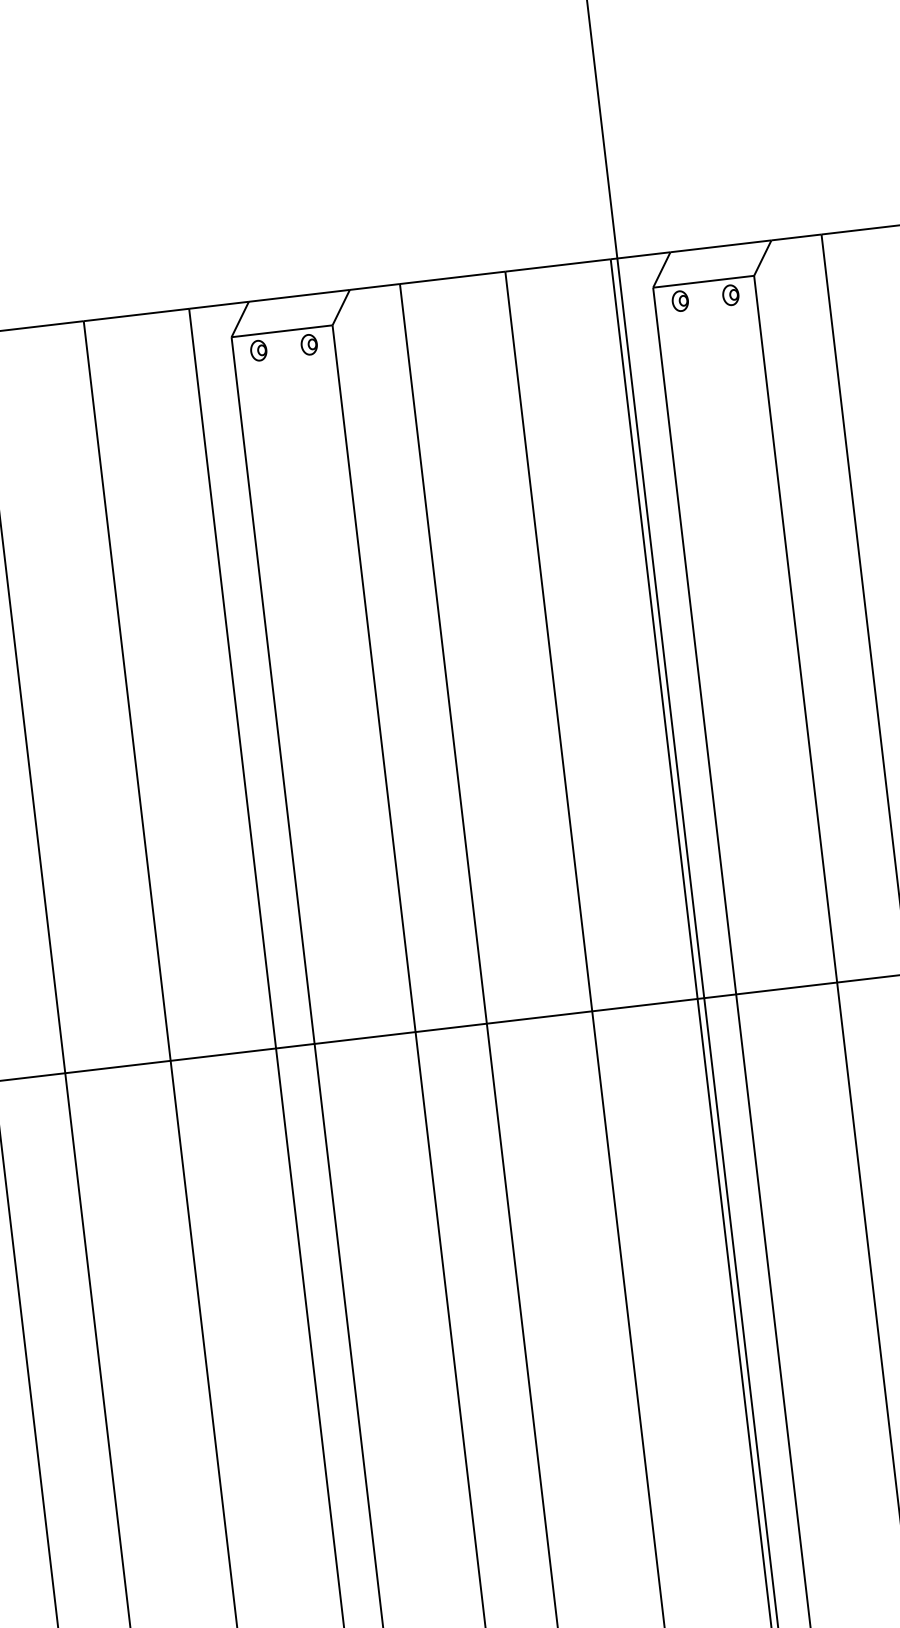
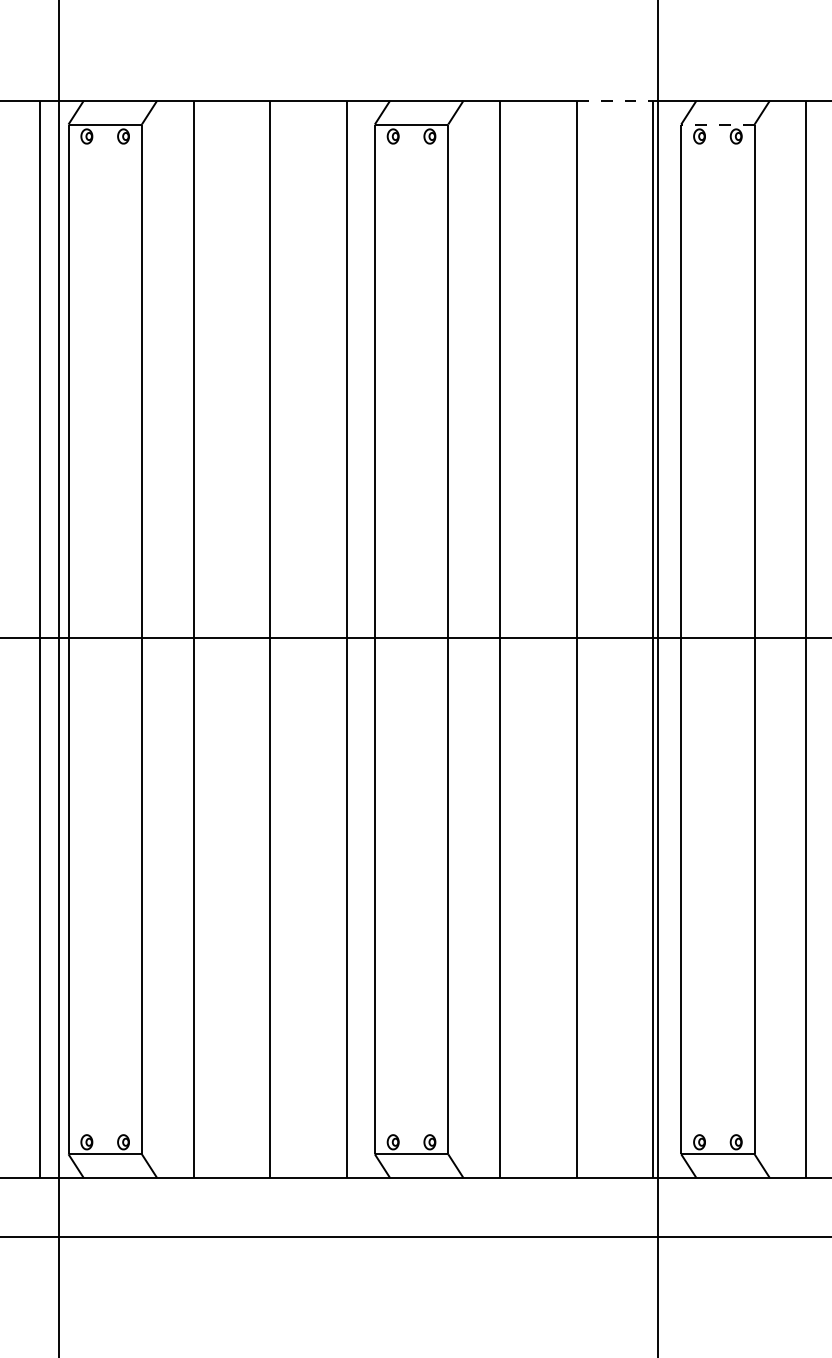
line: (558, 265) -> (615, 100), solid -> dashed
line: (703, 281) -> (717, 124), solid -> dashed

